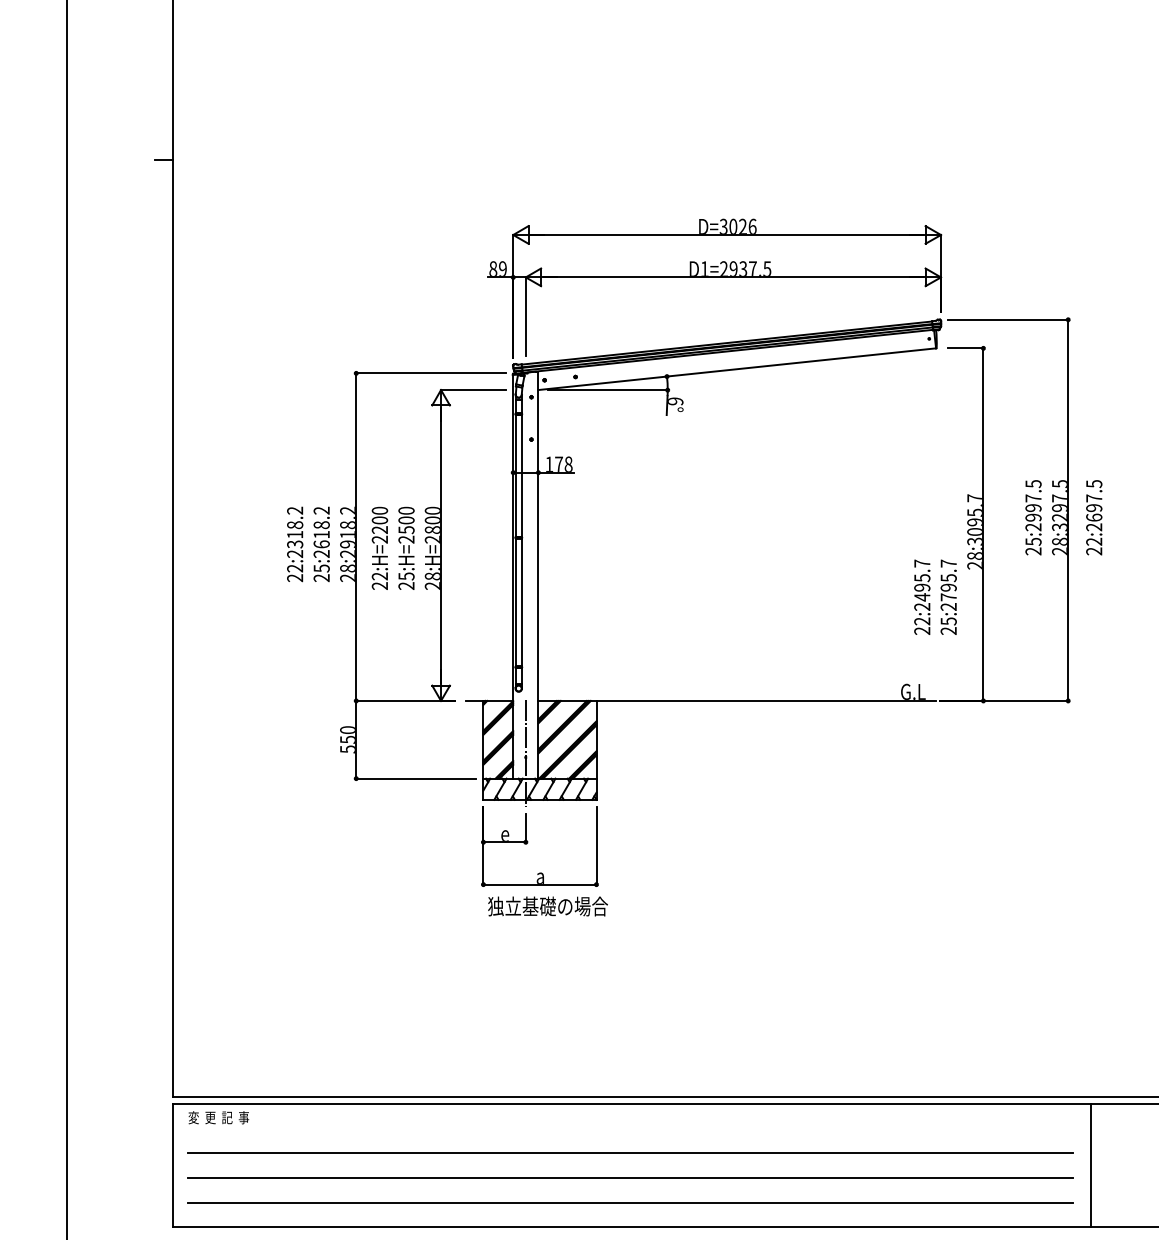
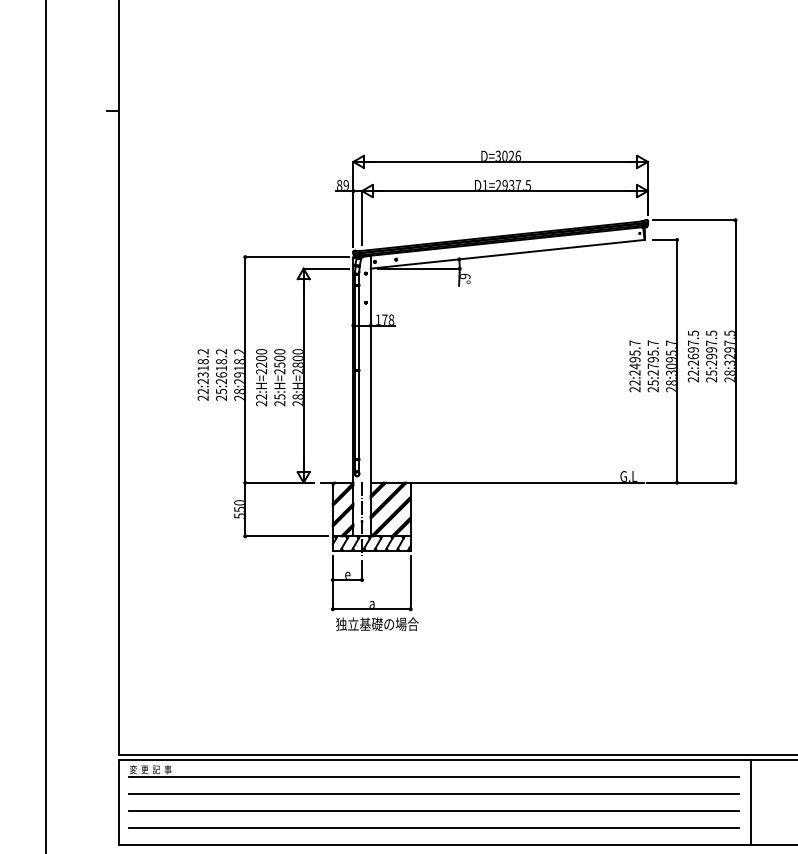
text: (1092, 517) -> (692, 356), moved
text: (934, 597) -> (643, 366), moved
line: (631, 1129) -> (434, 777), added

